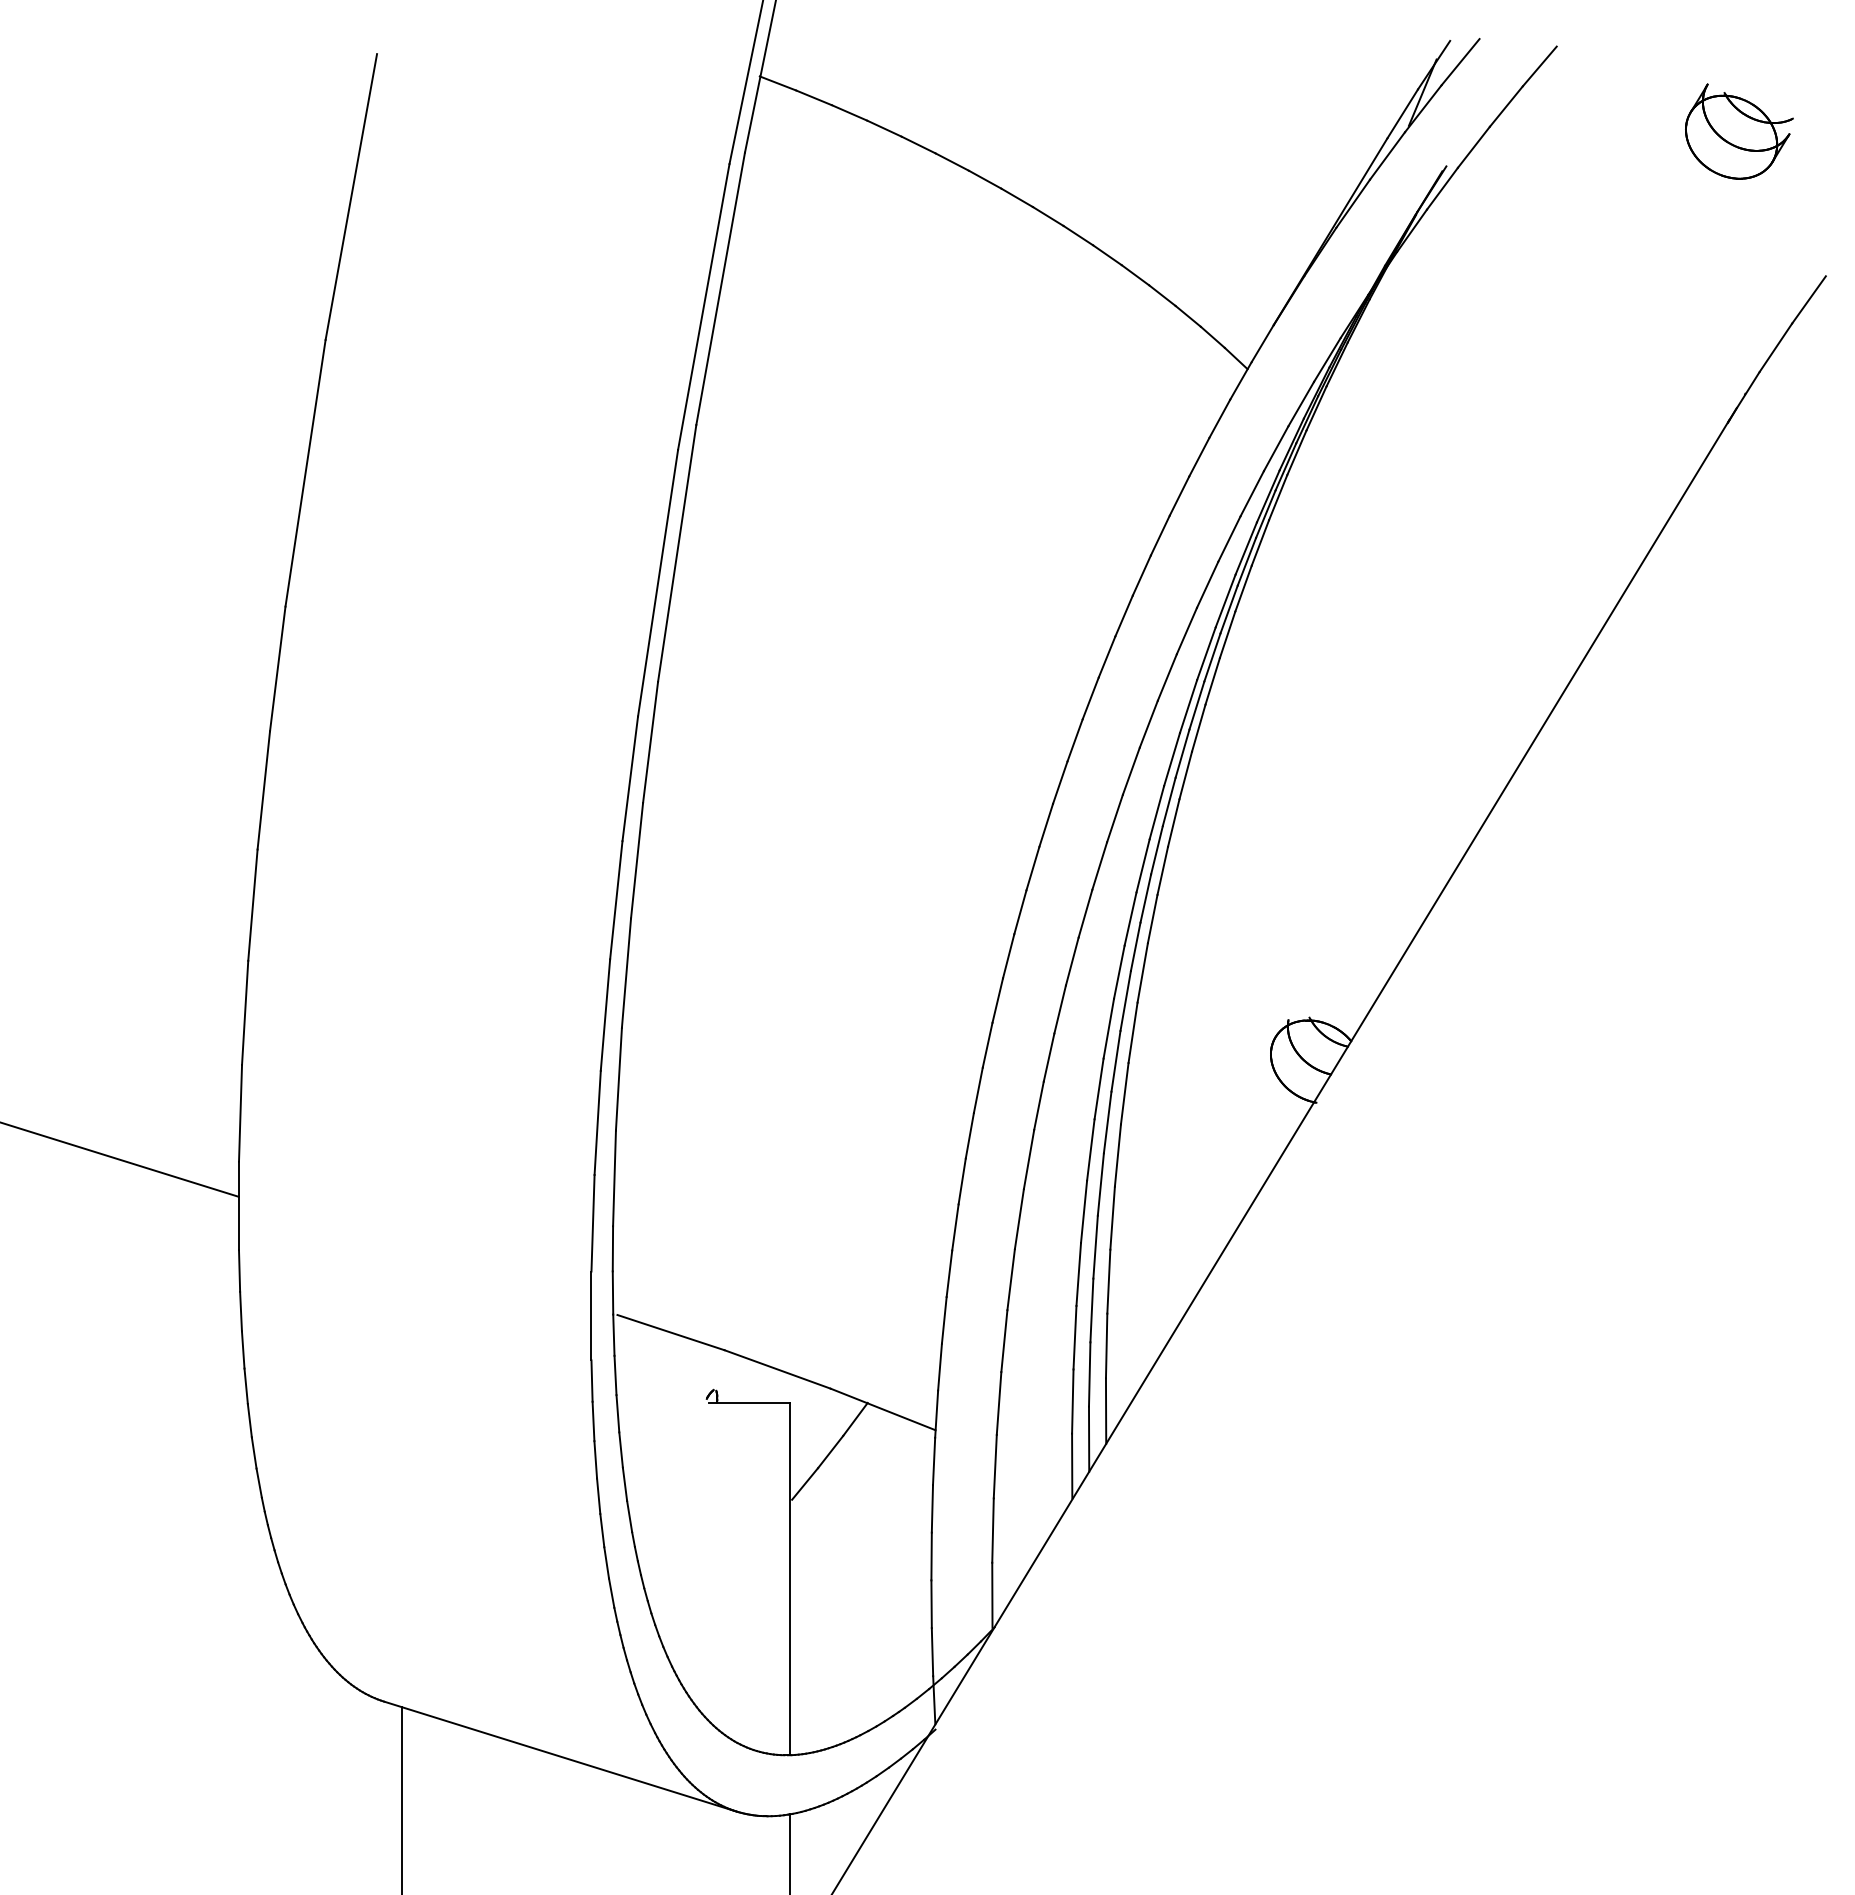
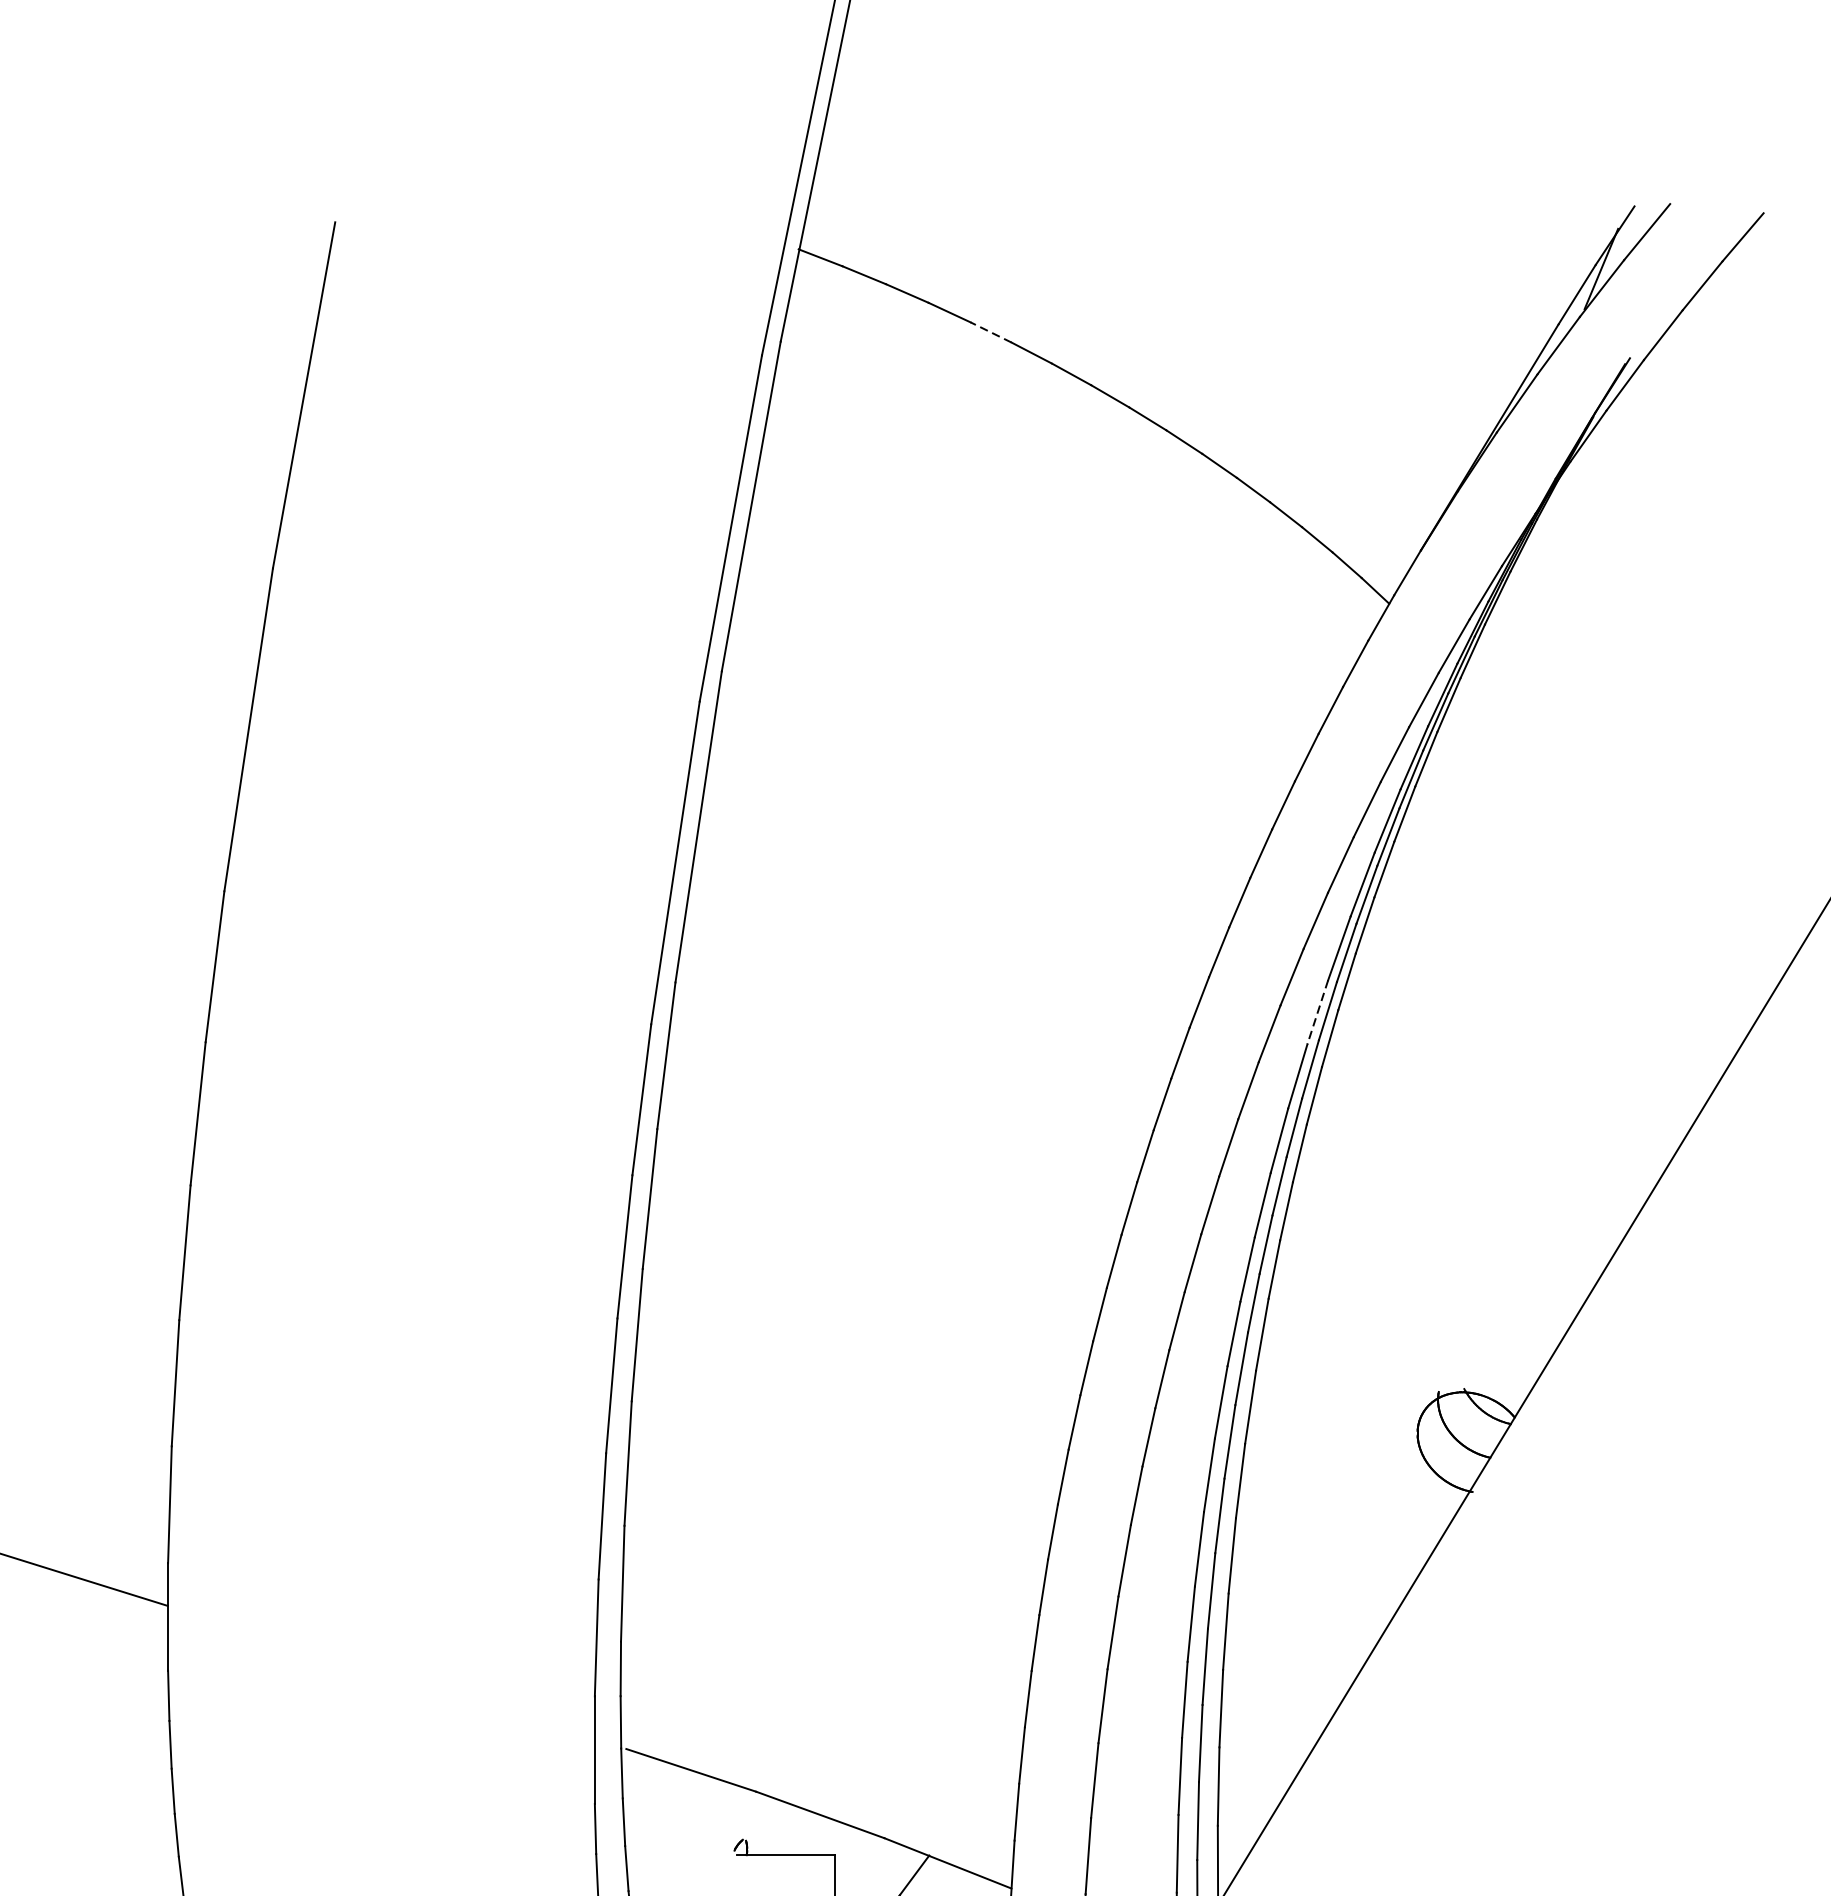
line: (918, 145) -> (990, 332), solid -> dashed
line: (1188, 706) -> (1317, 1012), solid -> dashed

